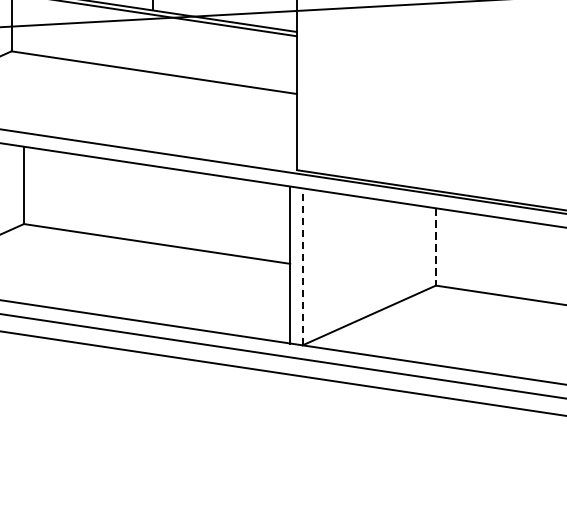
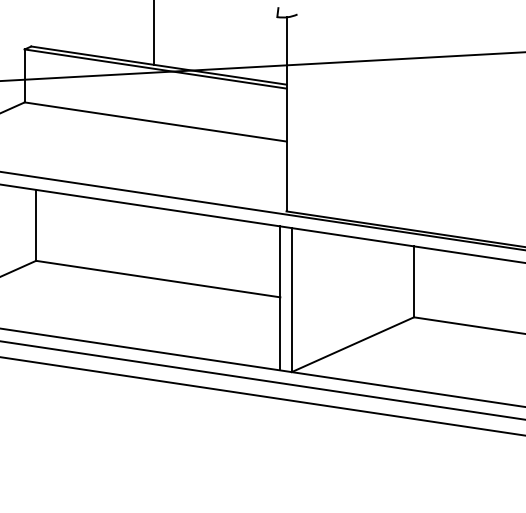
line: (436, 247) -> (414, 282), dashed -> solid
line: (302, 266) -> (291, 299), dashed -> solid

